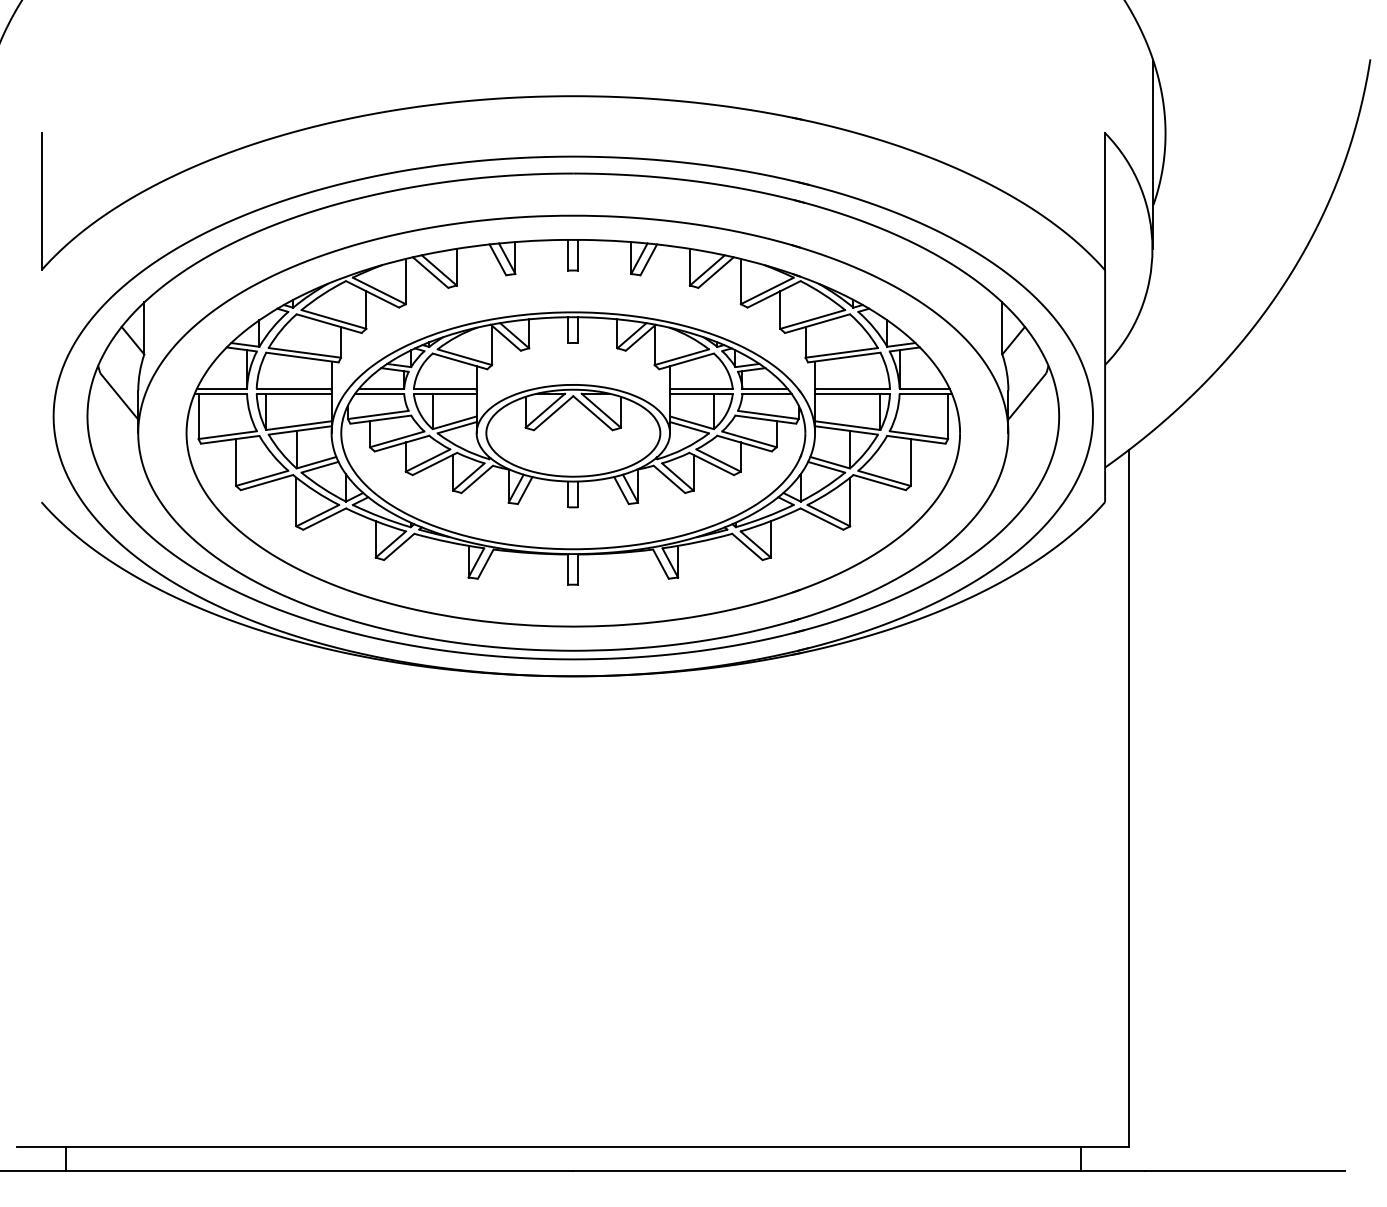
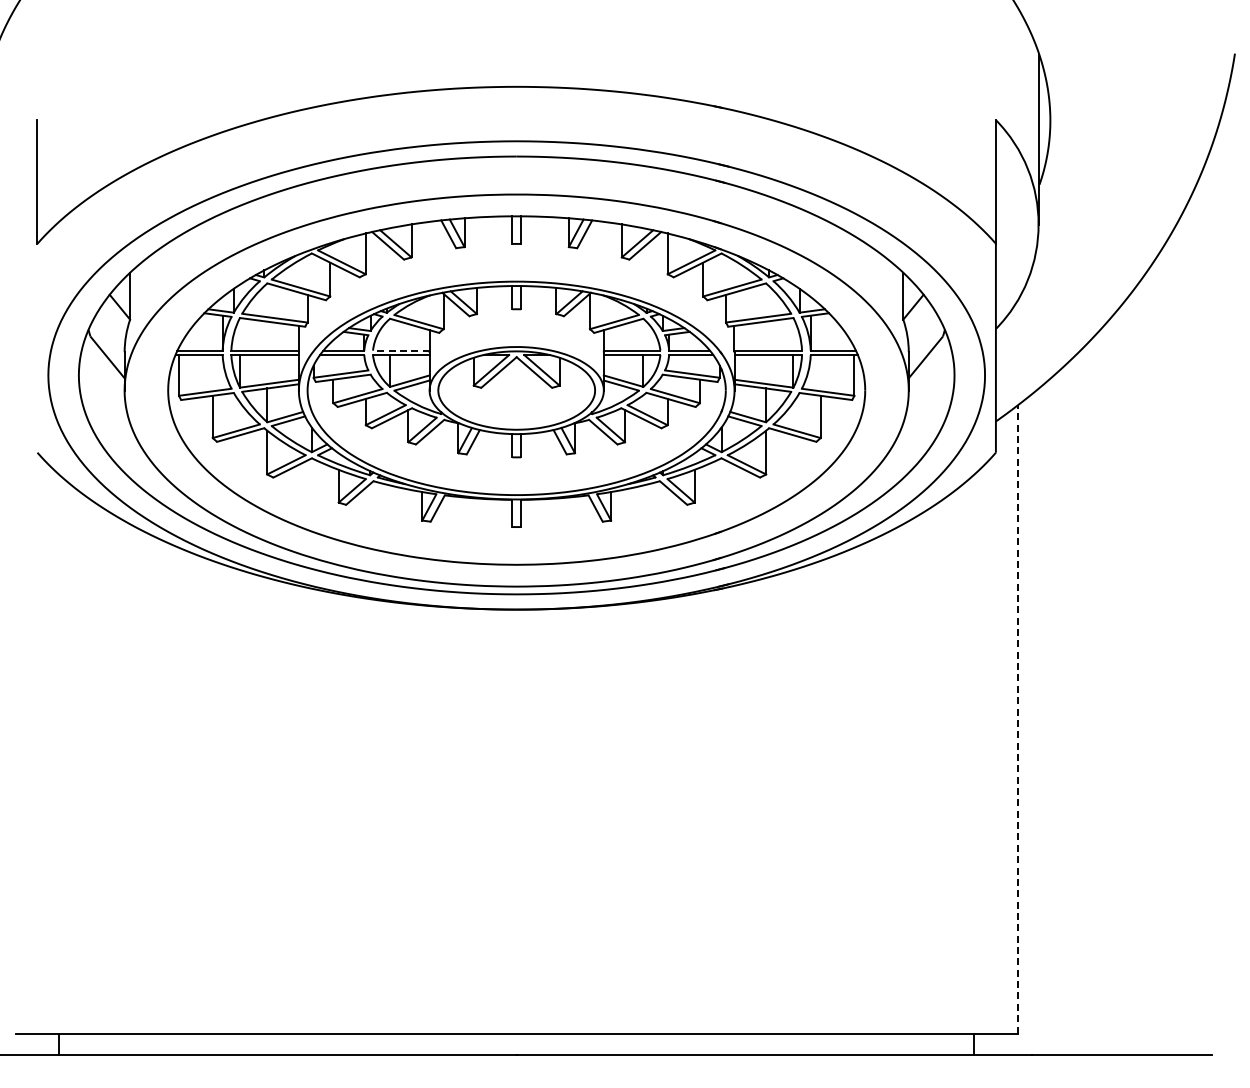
line: (444, 388) -> (400, 350), solid -> dashed
line: (1129, 797) -> (1017, 718), solid -> dashed

